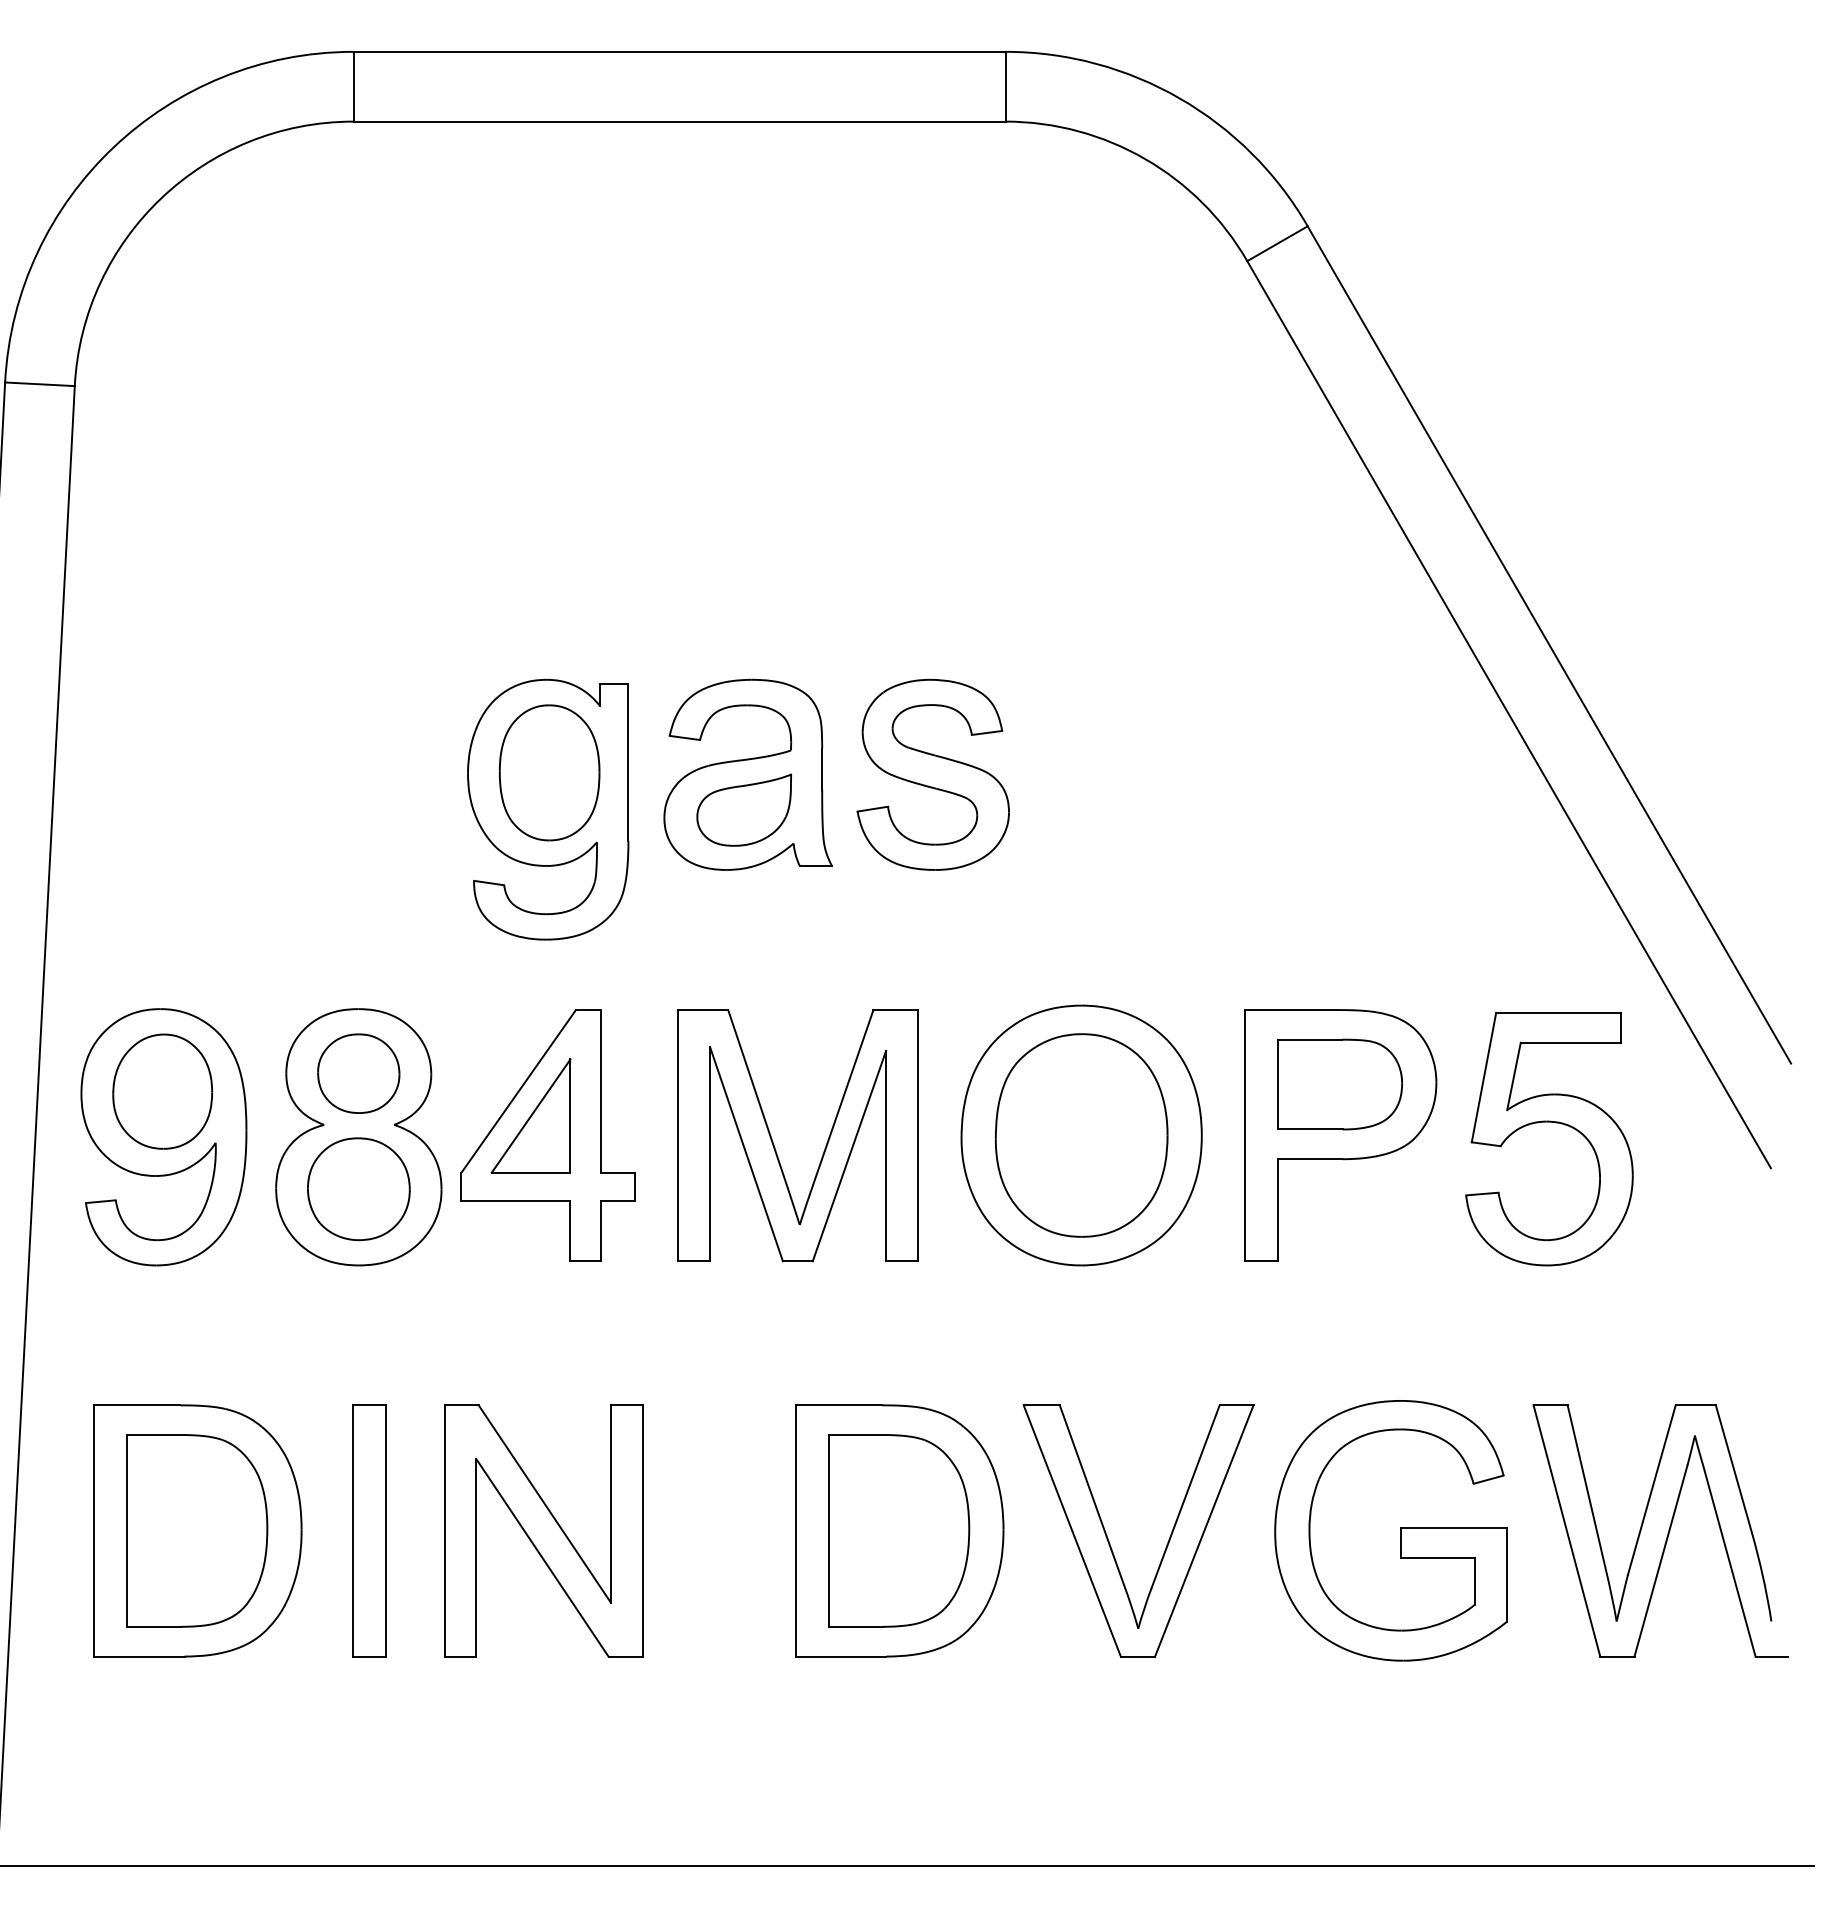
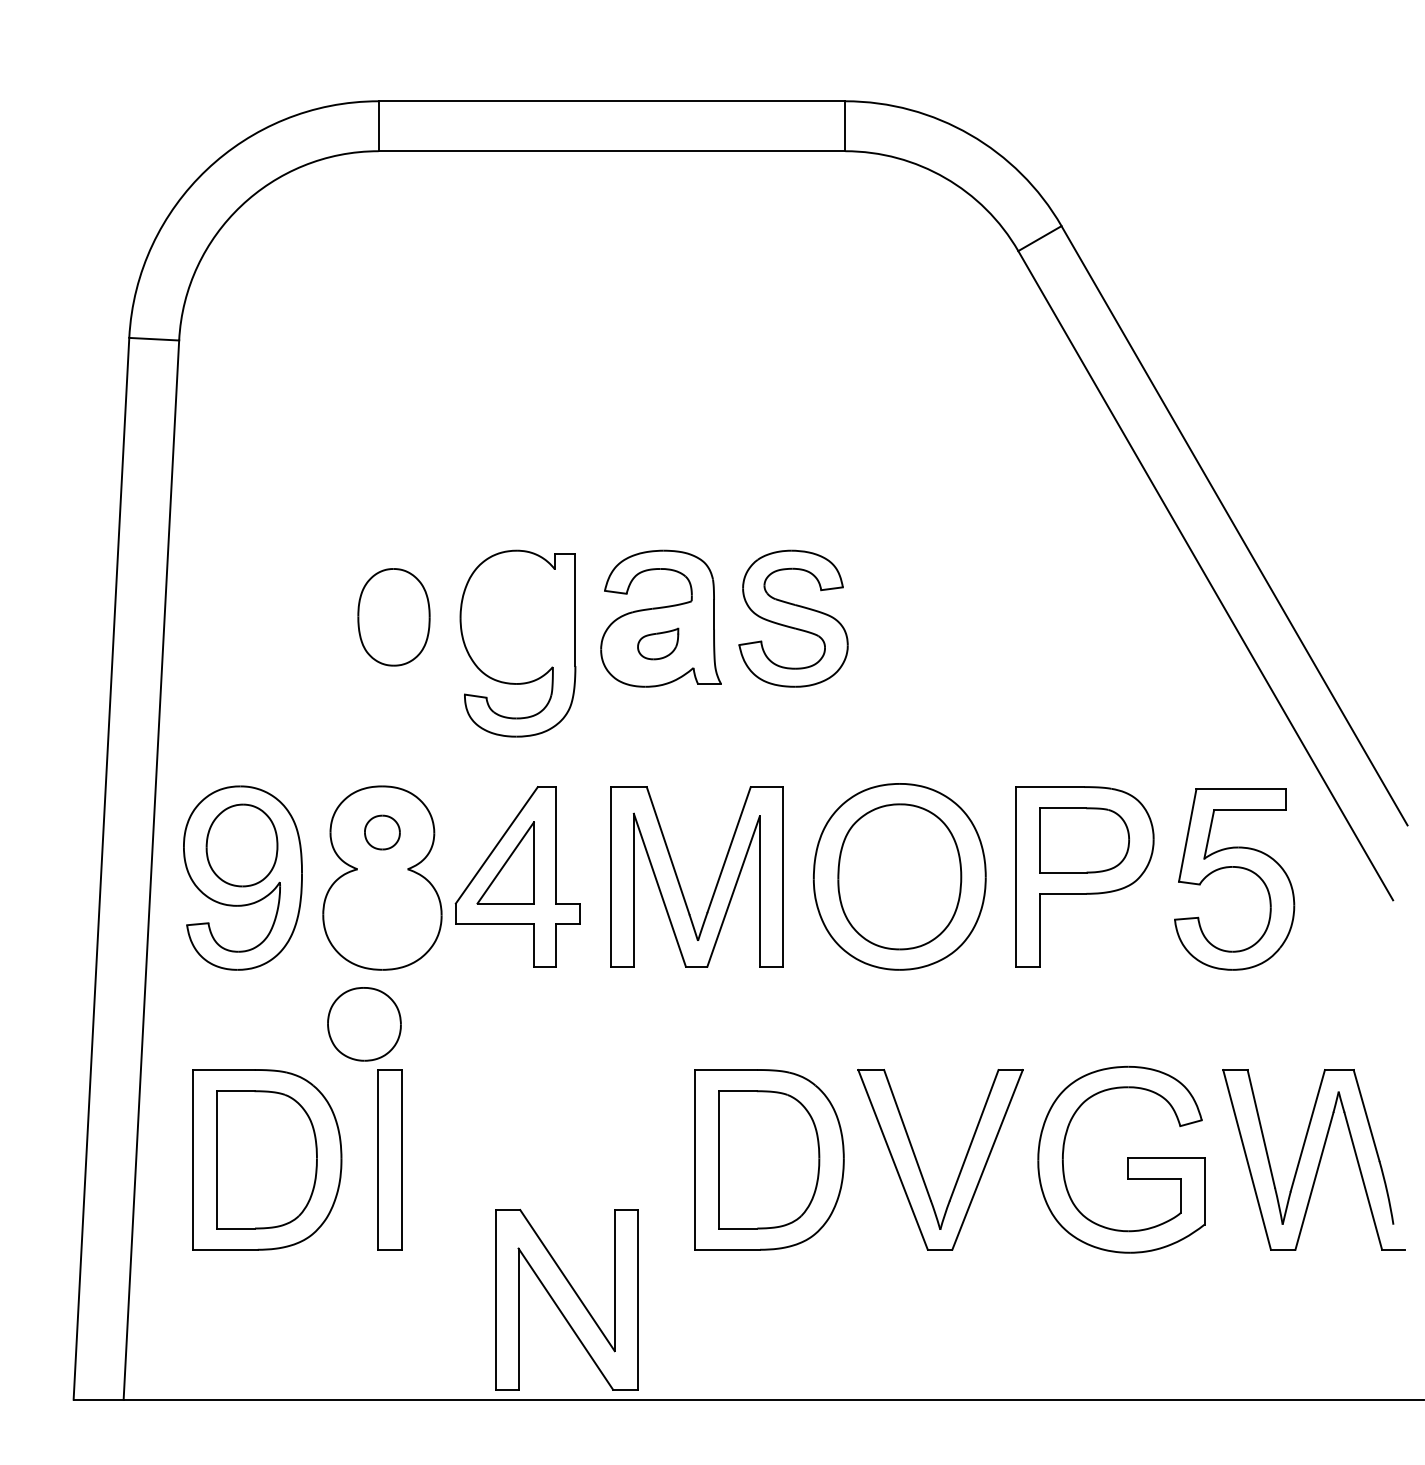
part: (548, 773) -> (393, 617), moved
part: (743, 809) -> (657, 643), size x0.6
part: (358, 1073) -> (382, 832), size x0.6
part: (358, 1189) -> (364, 1024), moved
part: (543, 1530) -> (566, 1299), moved

